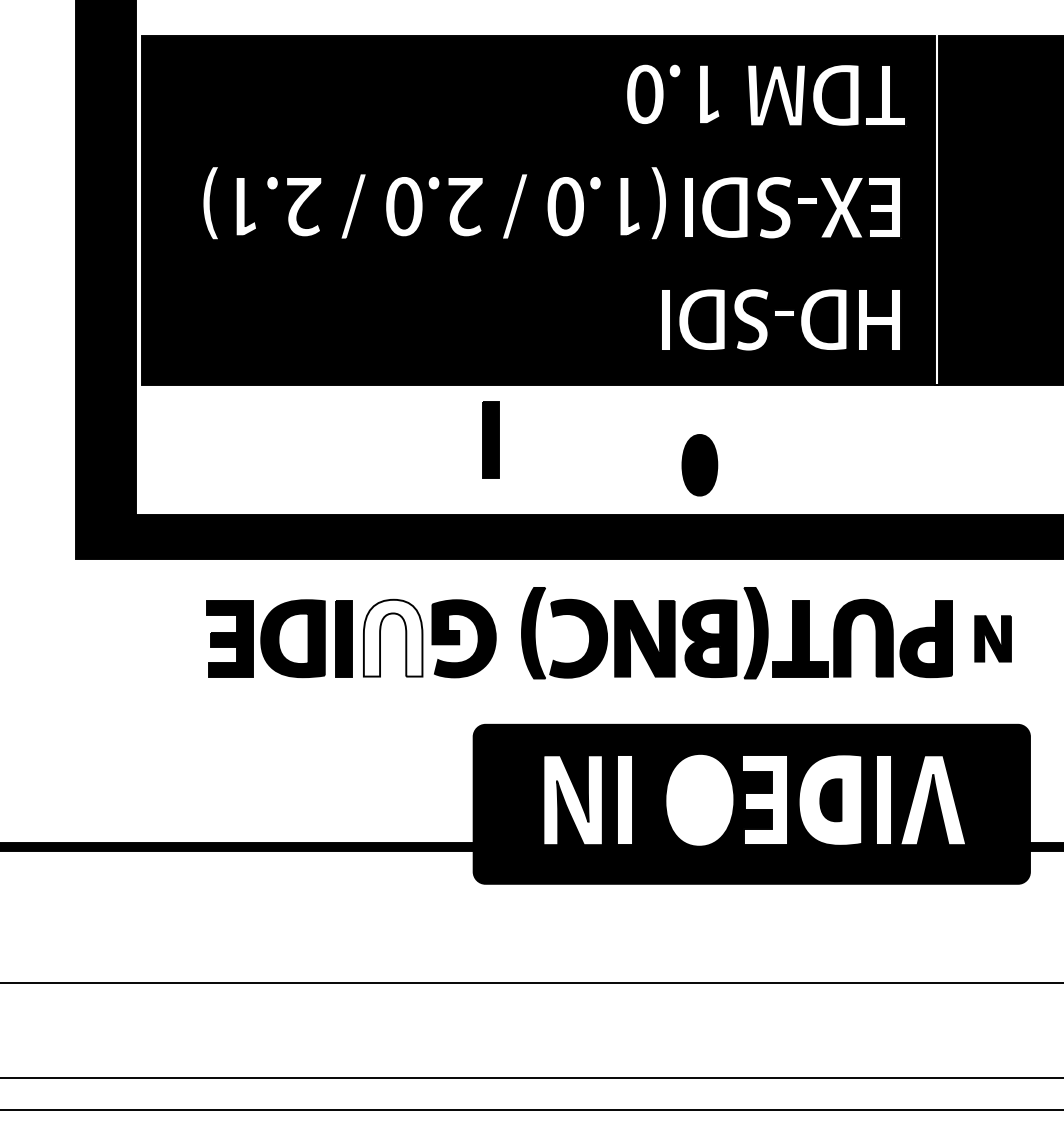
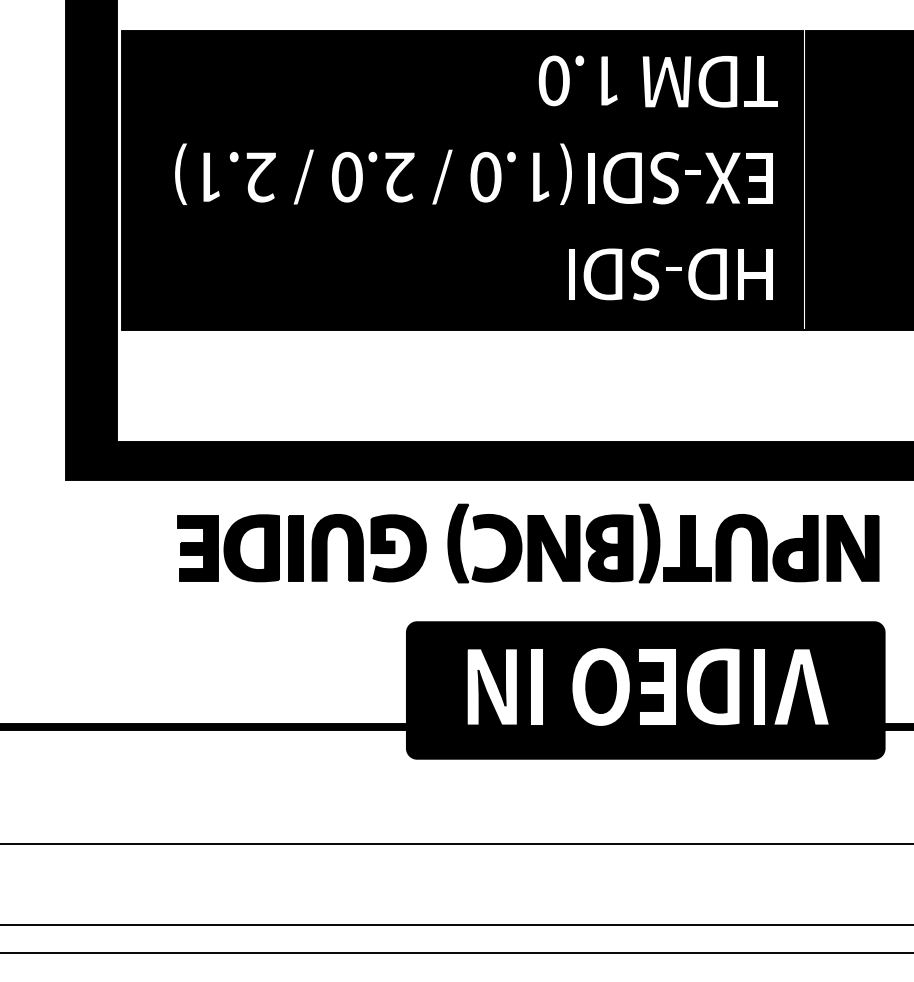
part: (490, 439) -> (421, 377), removed
part: (699, 465) -> (600, 687), moved
fill: (392, 637) -> (337, 547), added
part: (992, 638) -> (852, 548), size x1.67
part: (830, 800) -> (713, 687), size x1.43

